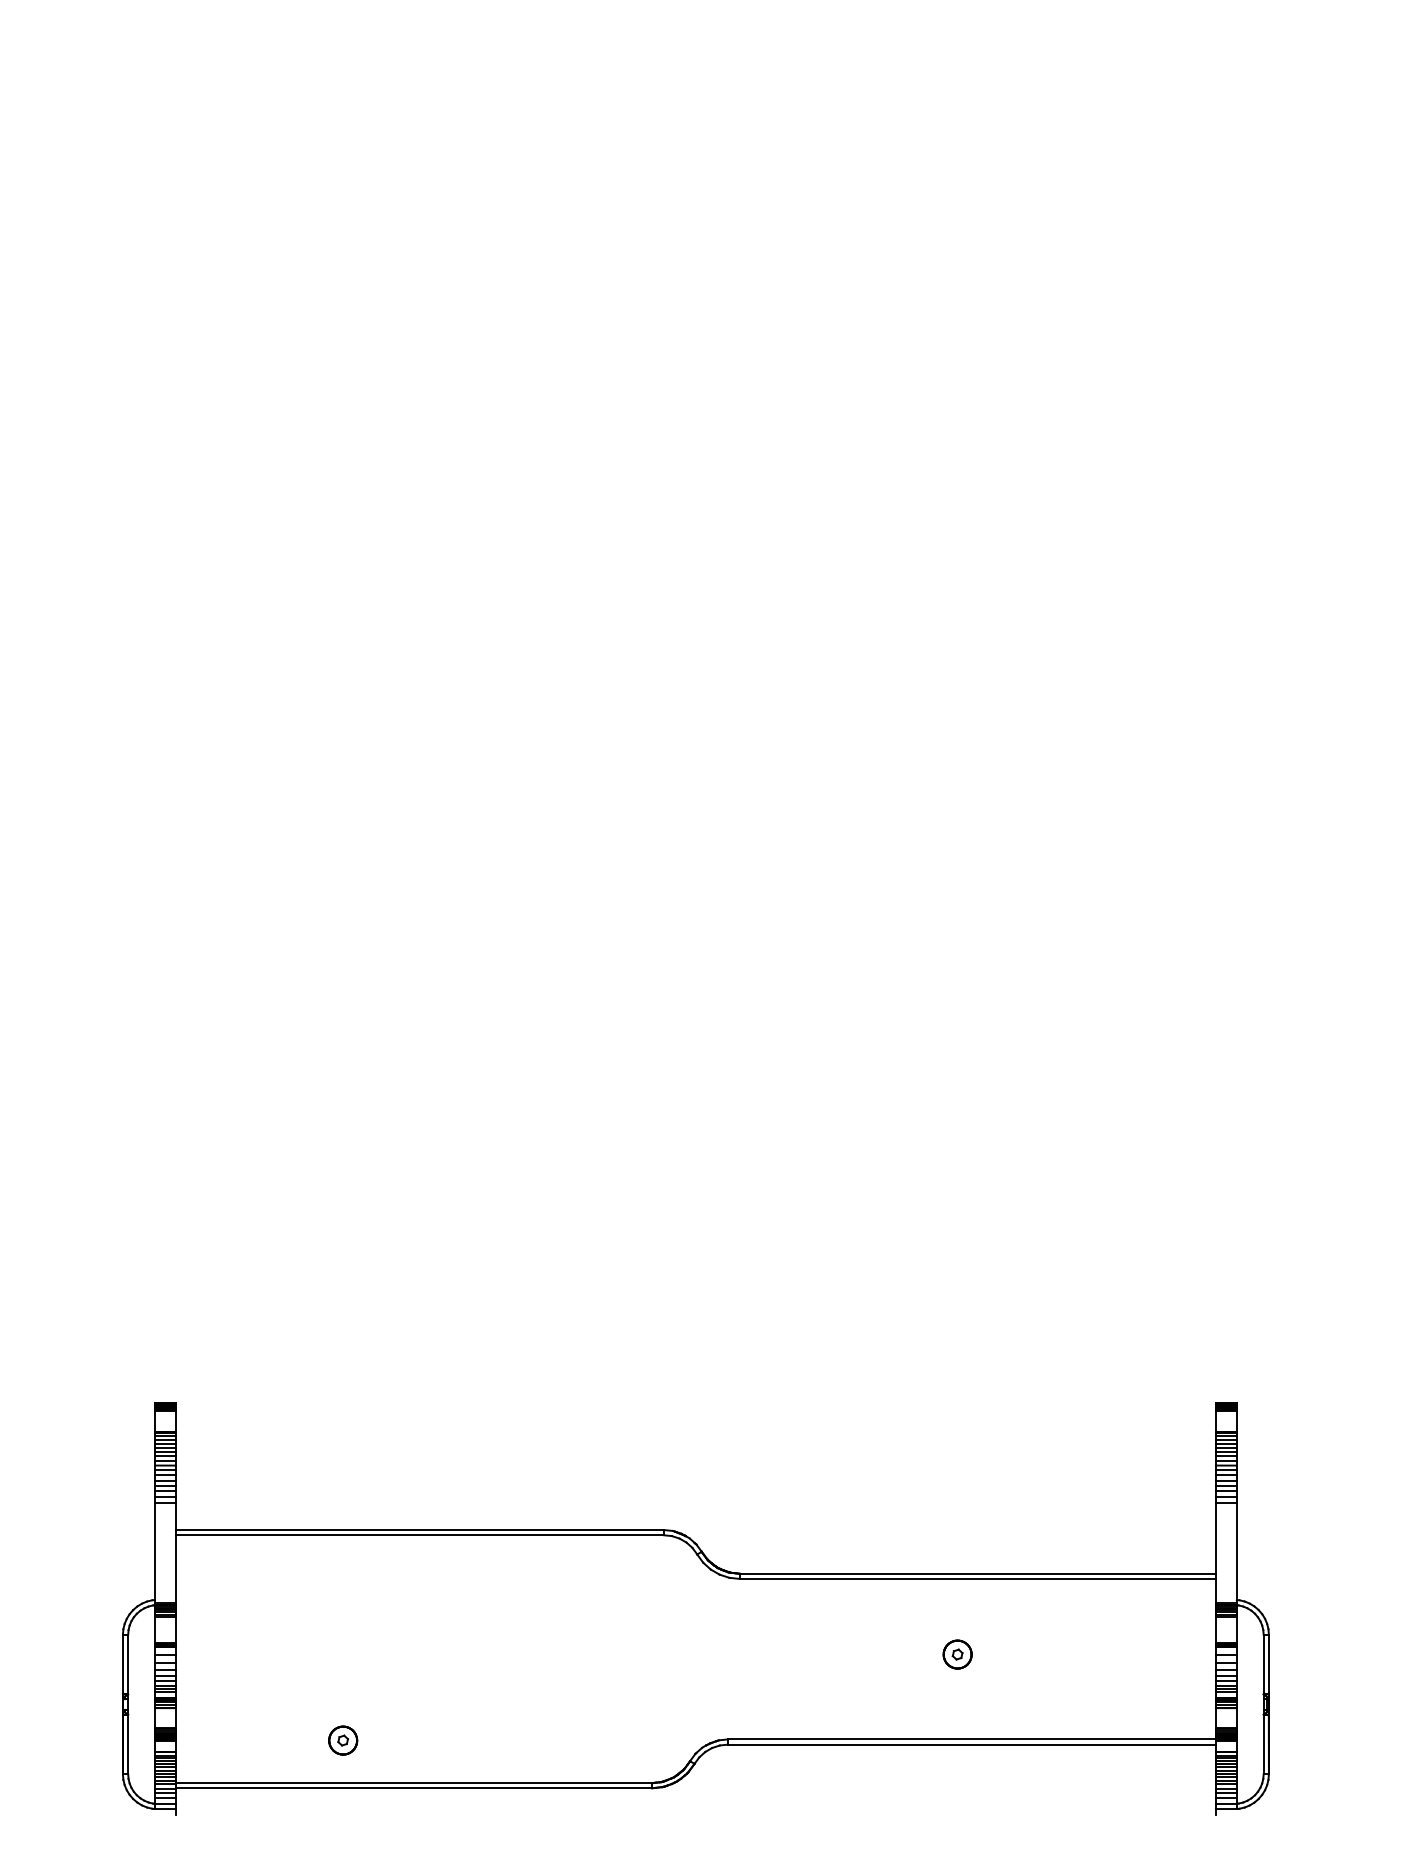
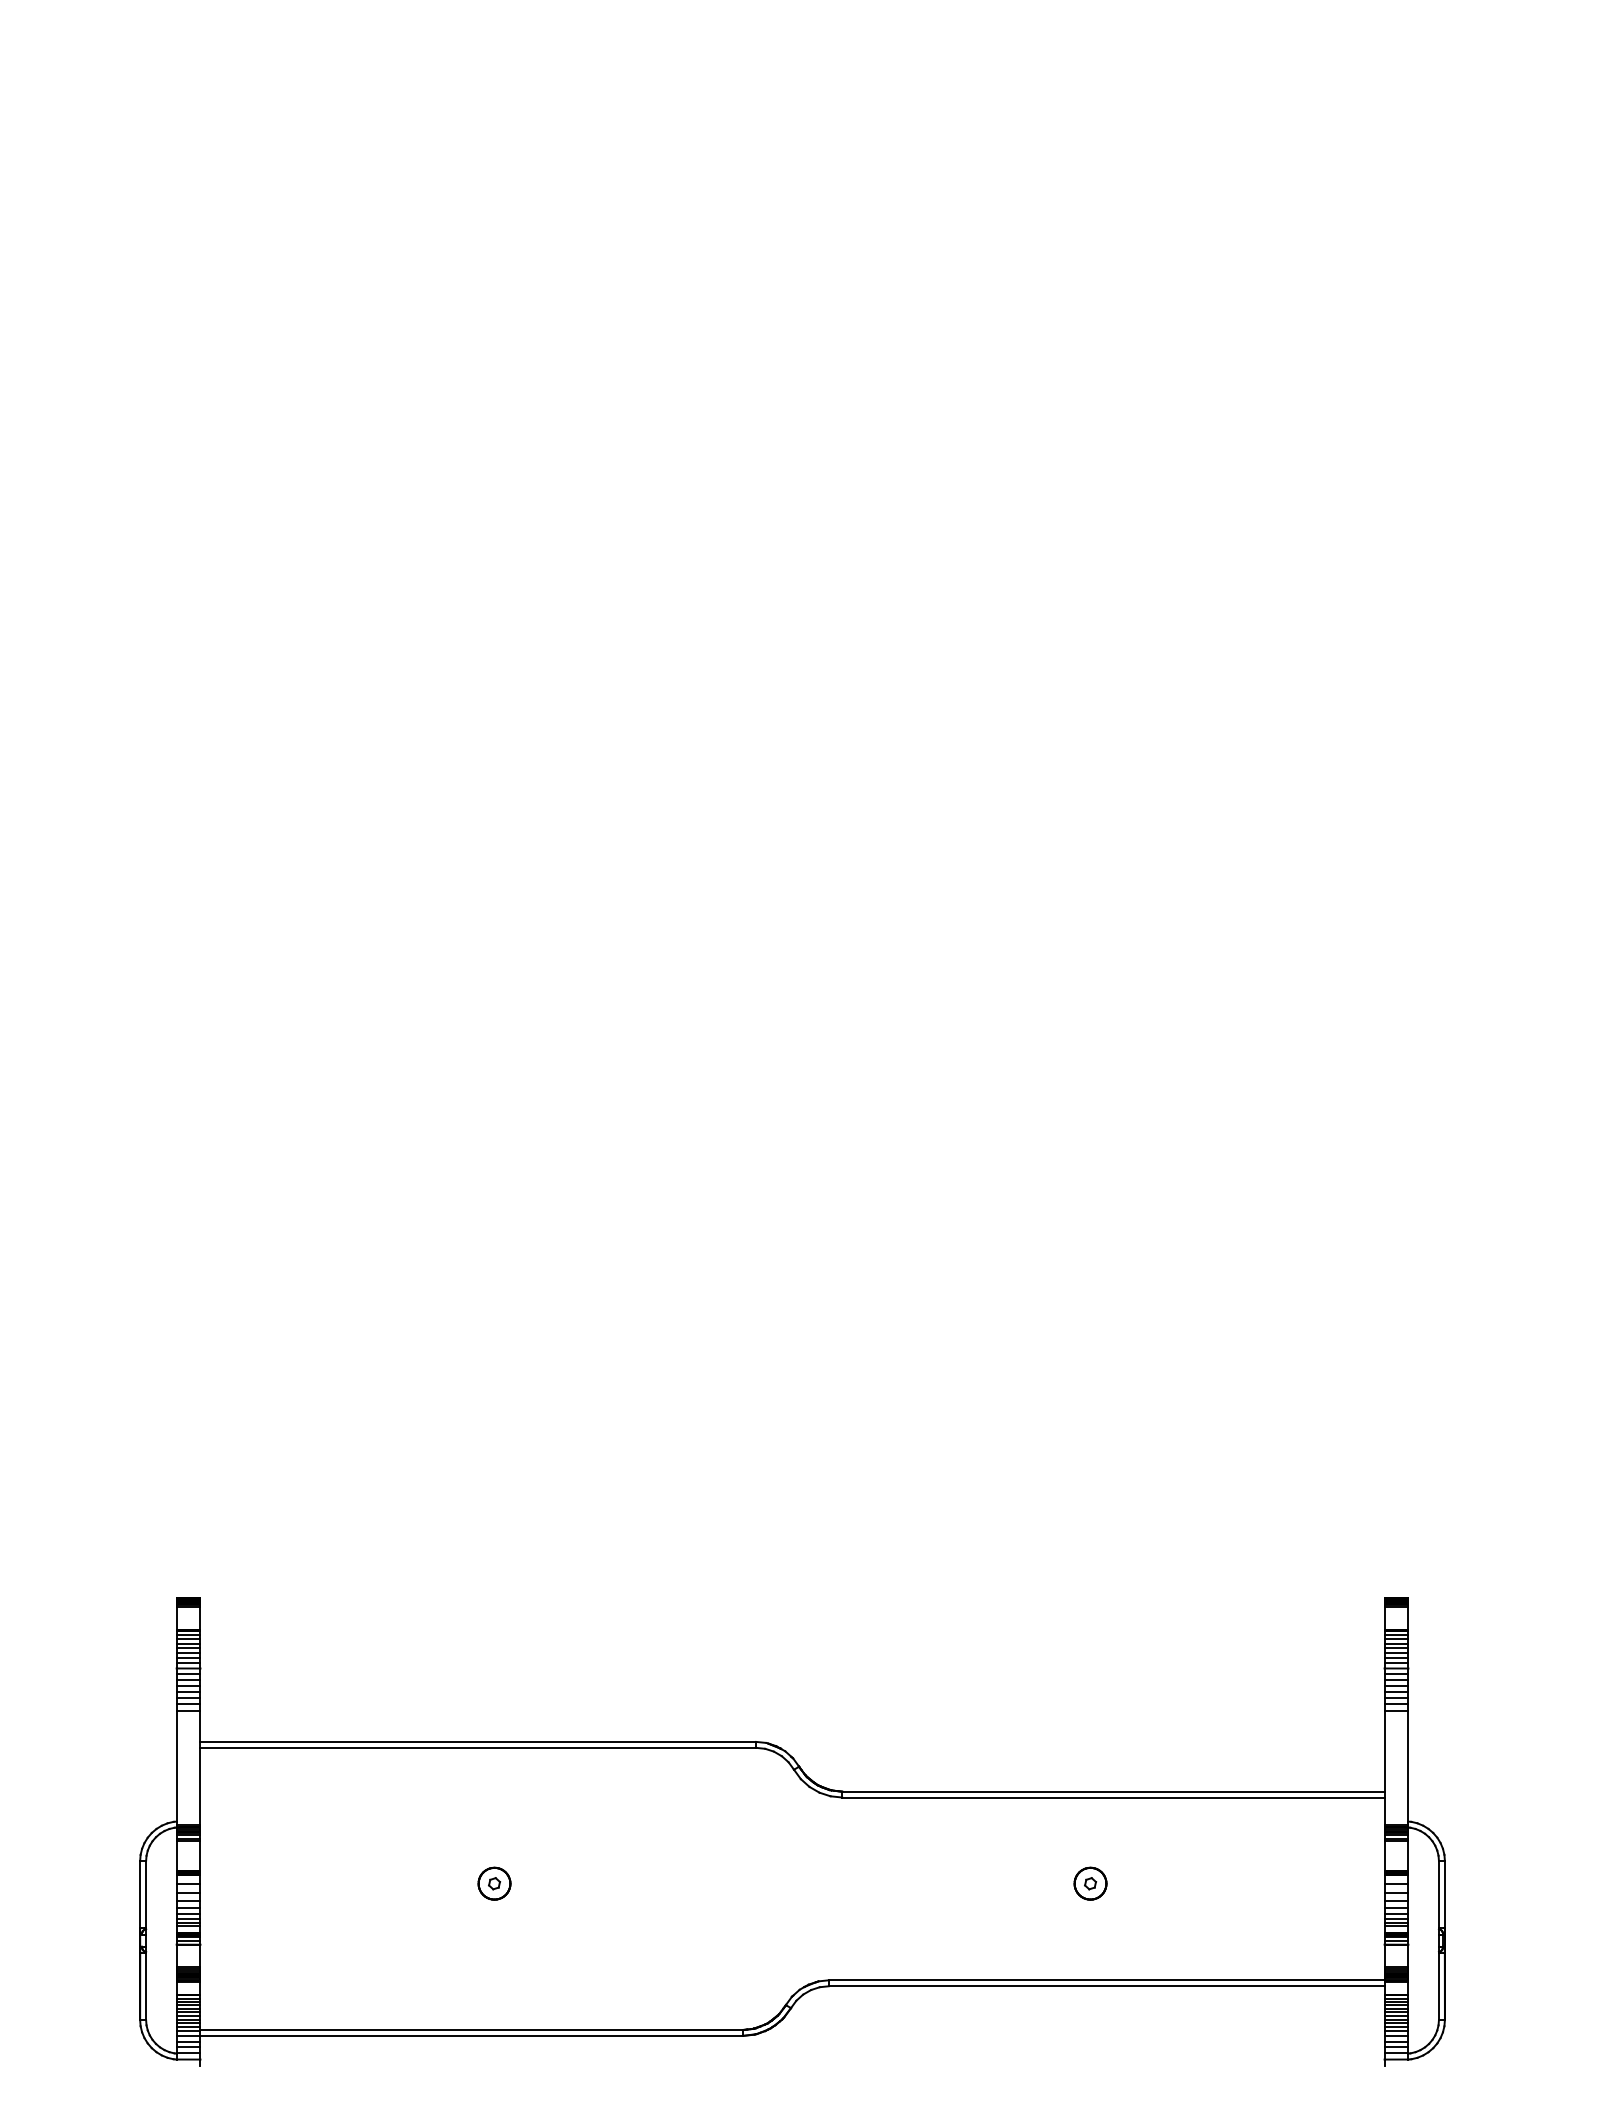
part: (343, 1740) -> (494, 1883), moved

